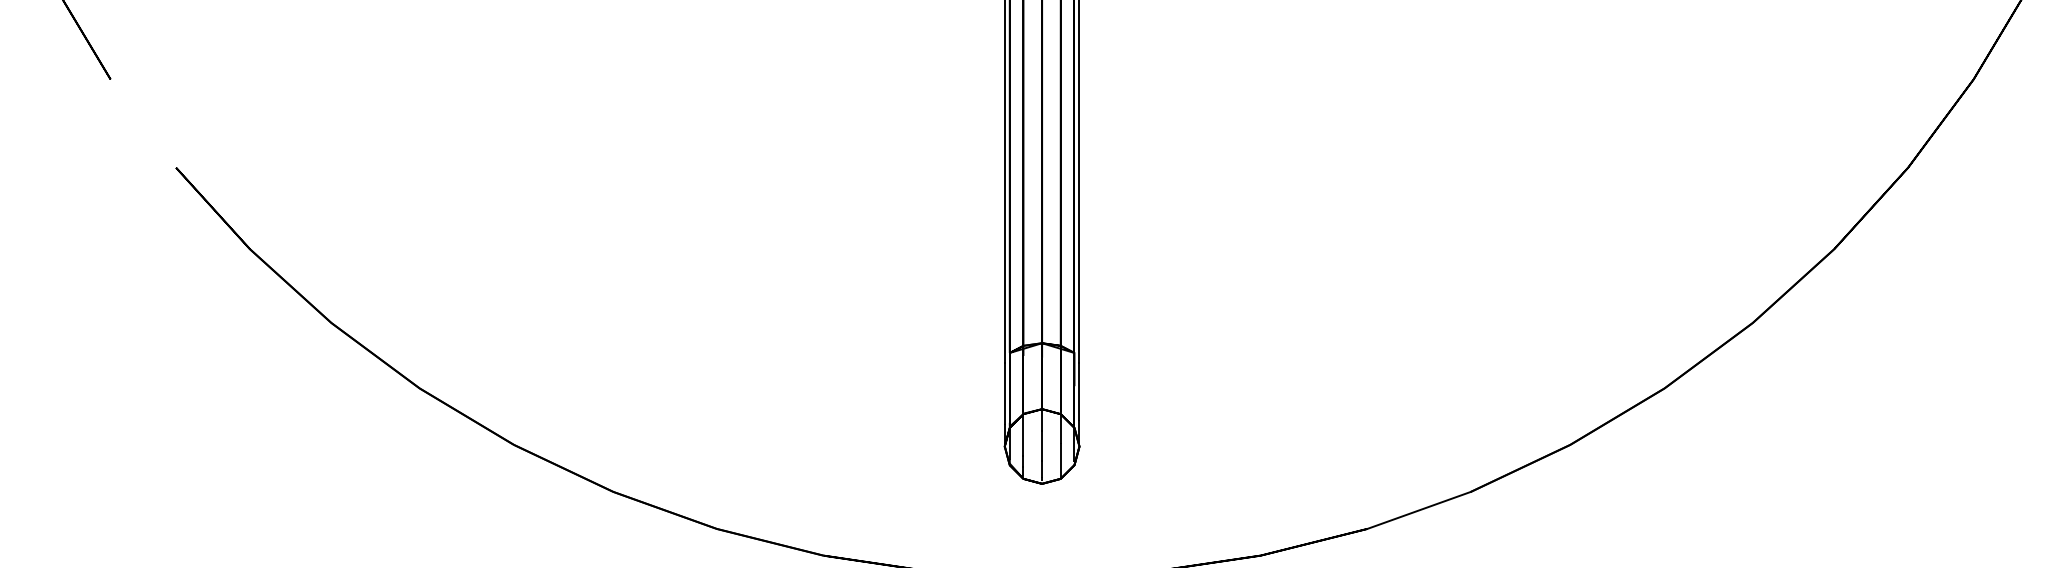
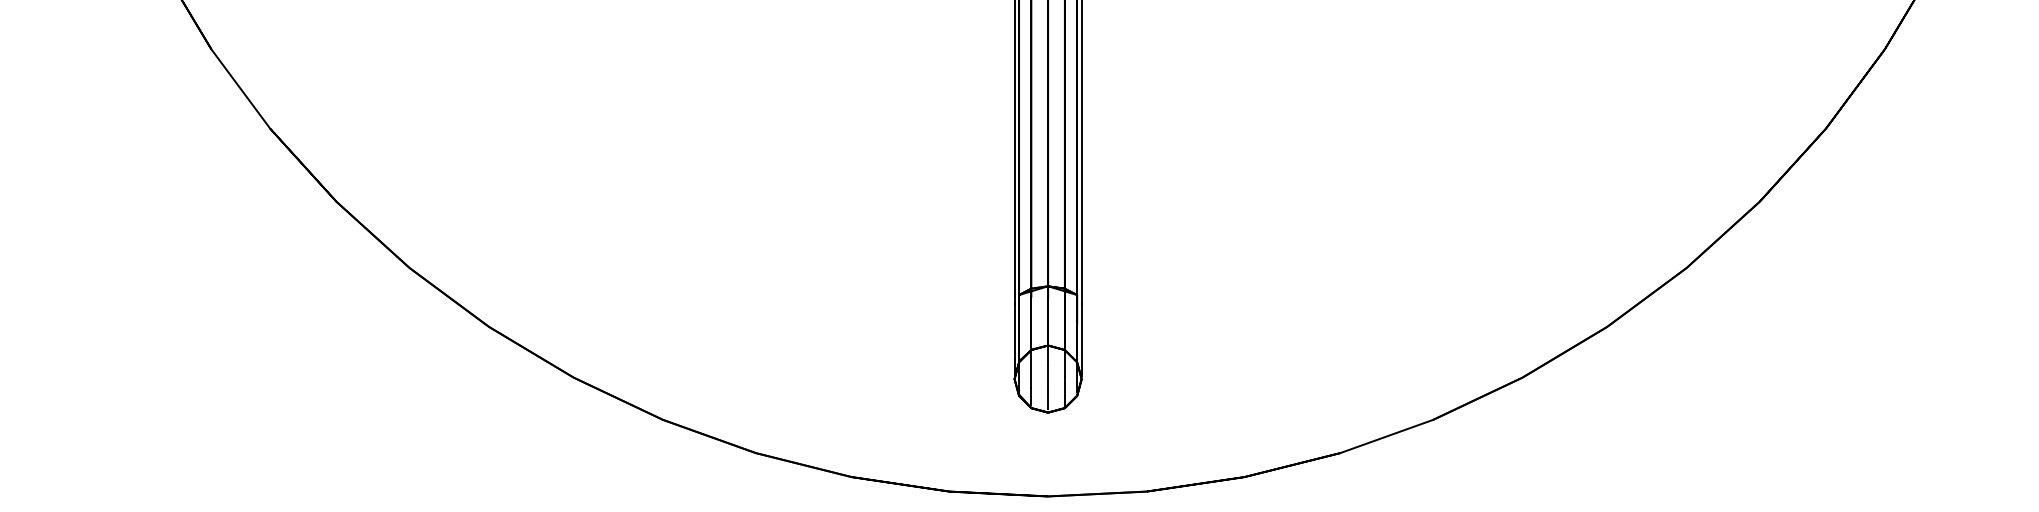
line: (143, 123) -> (240, 88), added

